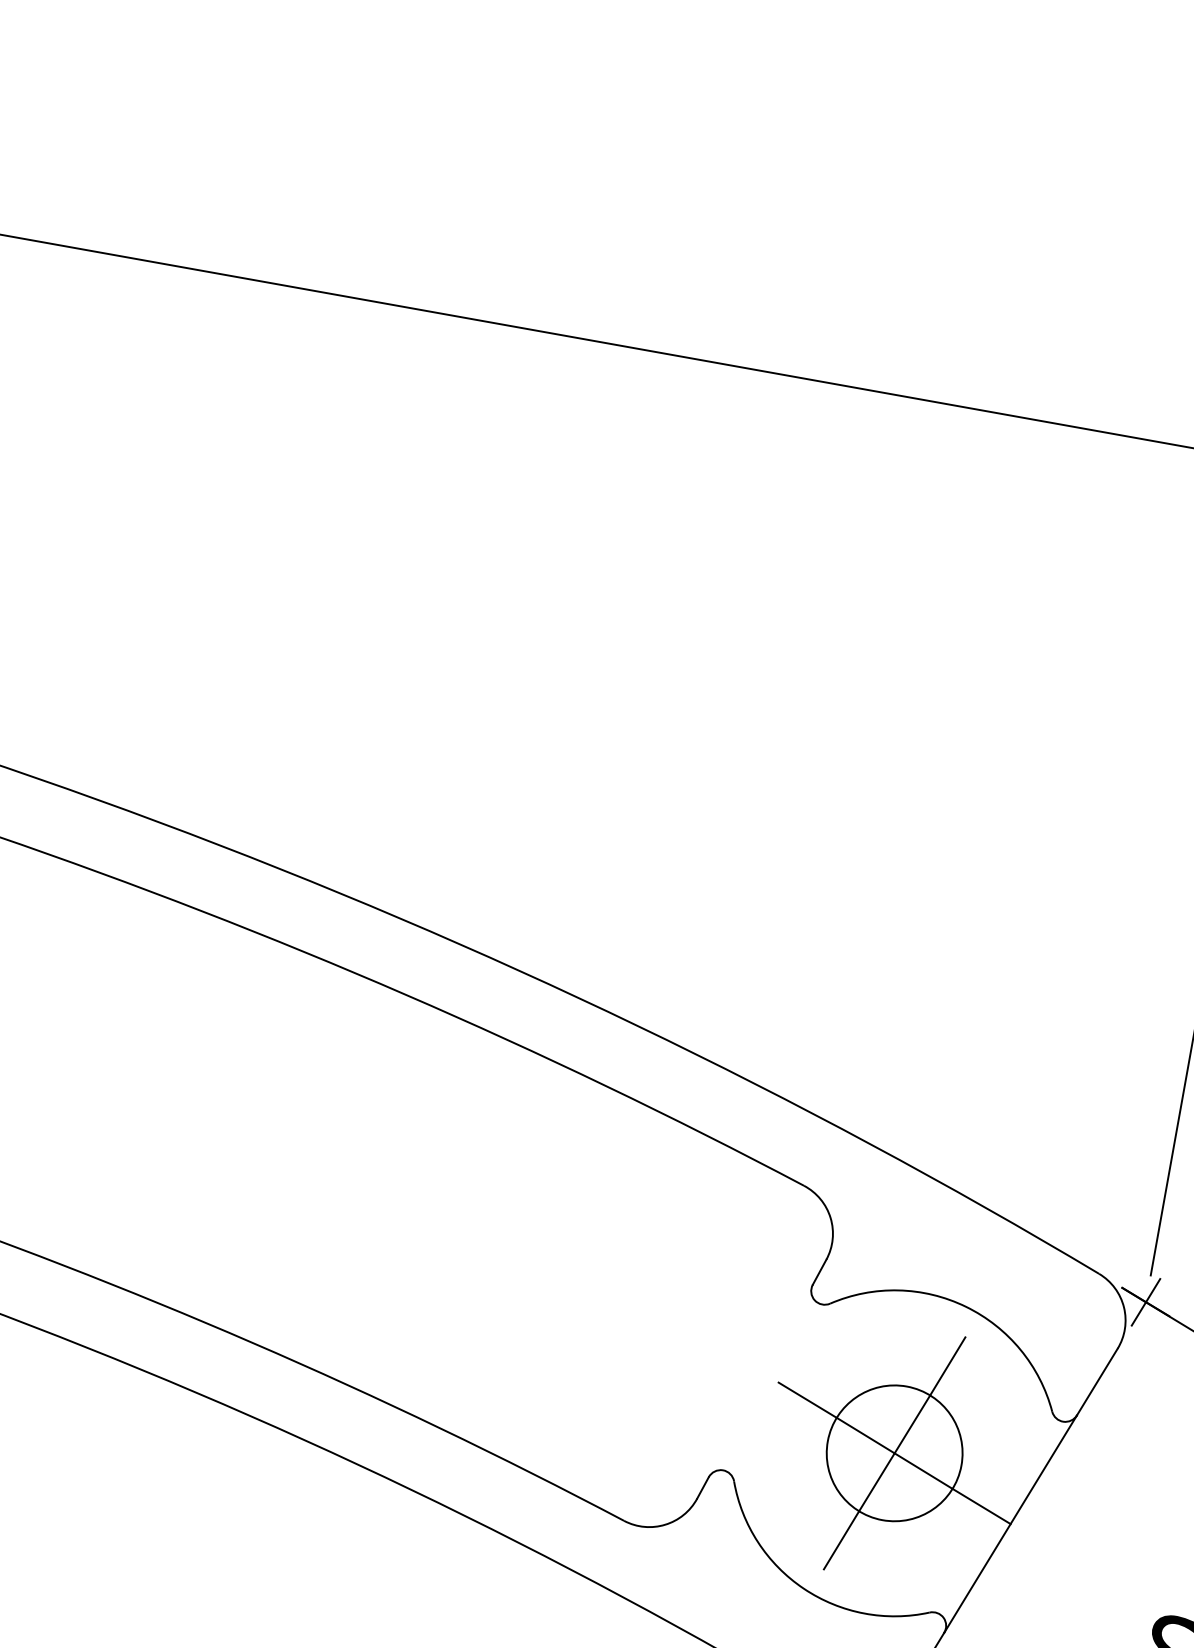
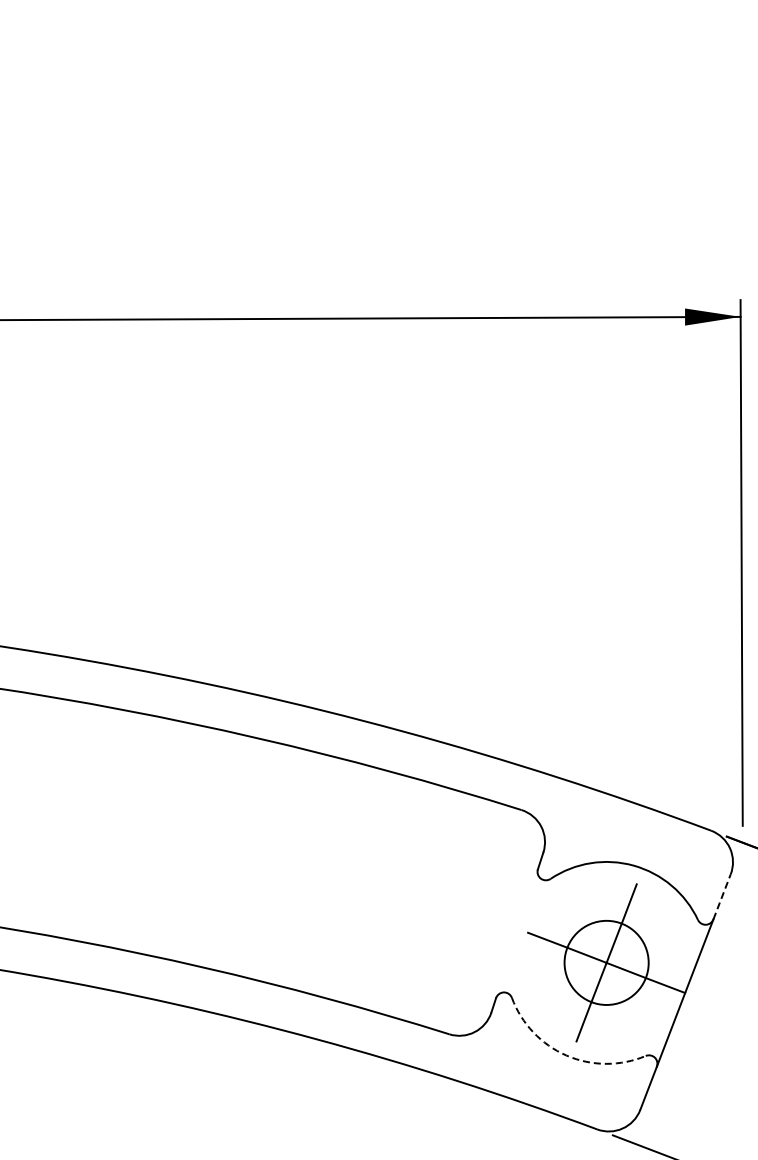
line: (1145, 1301) -> (742, 842), removed
line: (1098, 1381) -> (722, 896), solid -> dashed
arc: (803, 1588) -> (566, 1055), solid -> dashed

